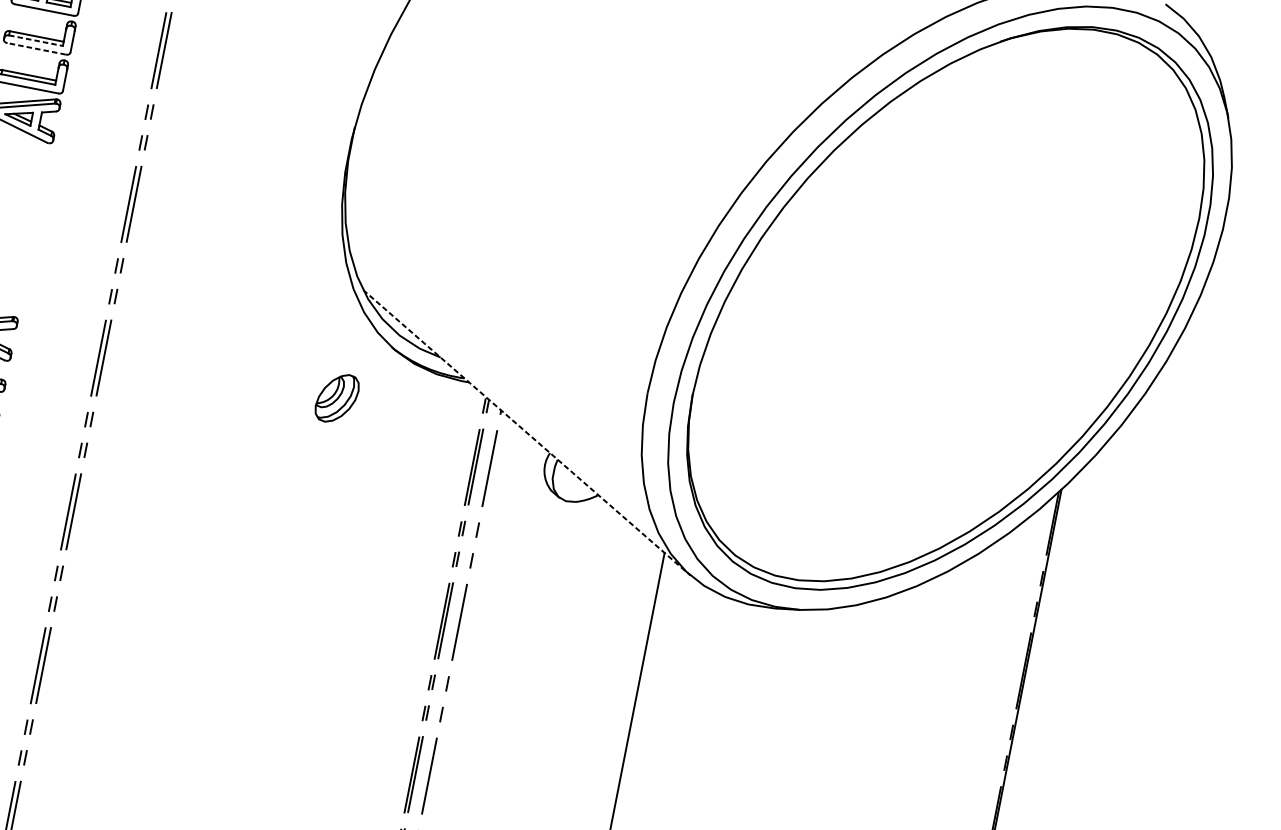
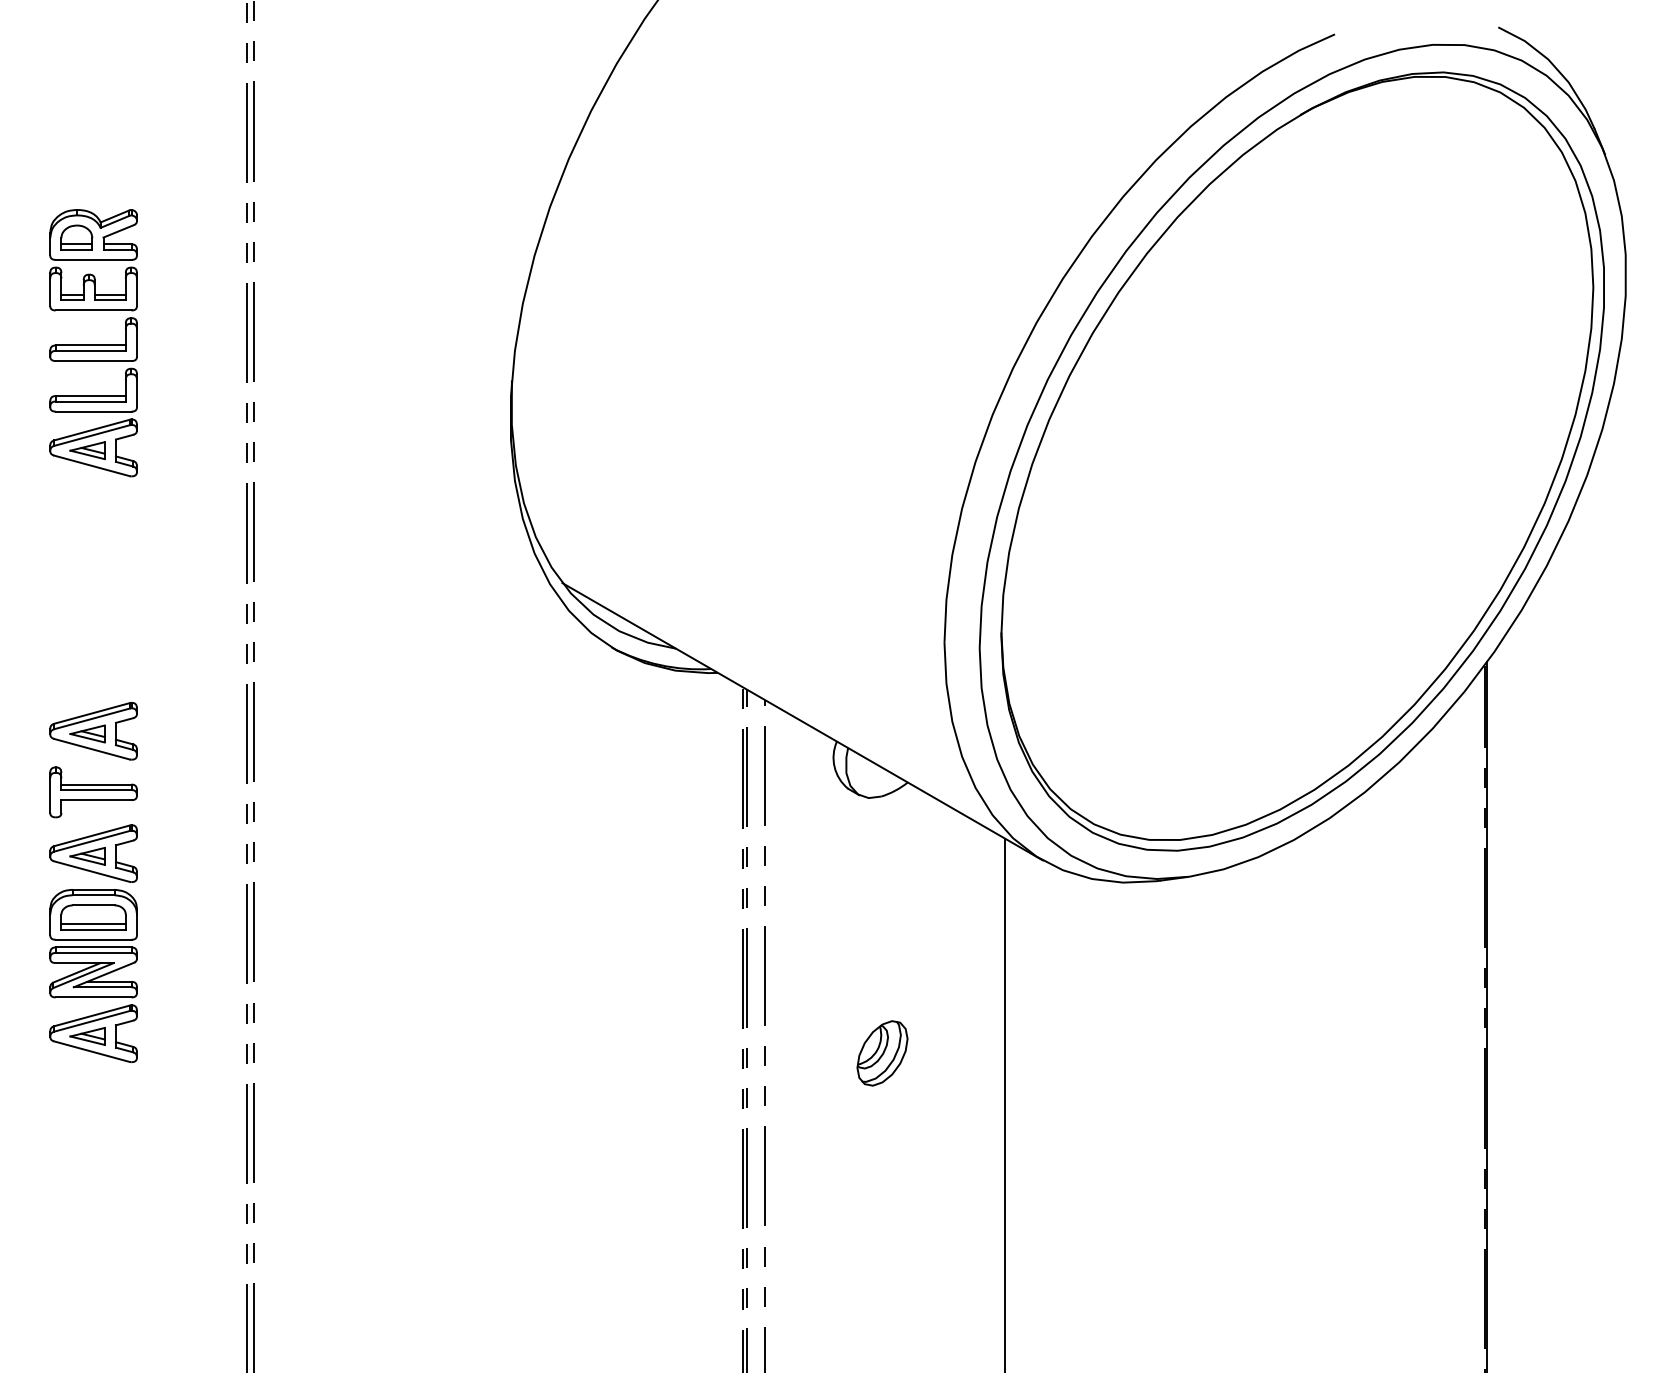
line: (36, 40) -> (91, 350), dashed -> solid
line: (36, 49) -> (93, 361), dashed -> solid
part: (337, 398) -> (882, 1053), moved
line: (527, 433) -> (803, 722), dashed -> solid

